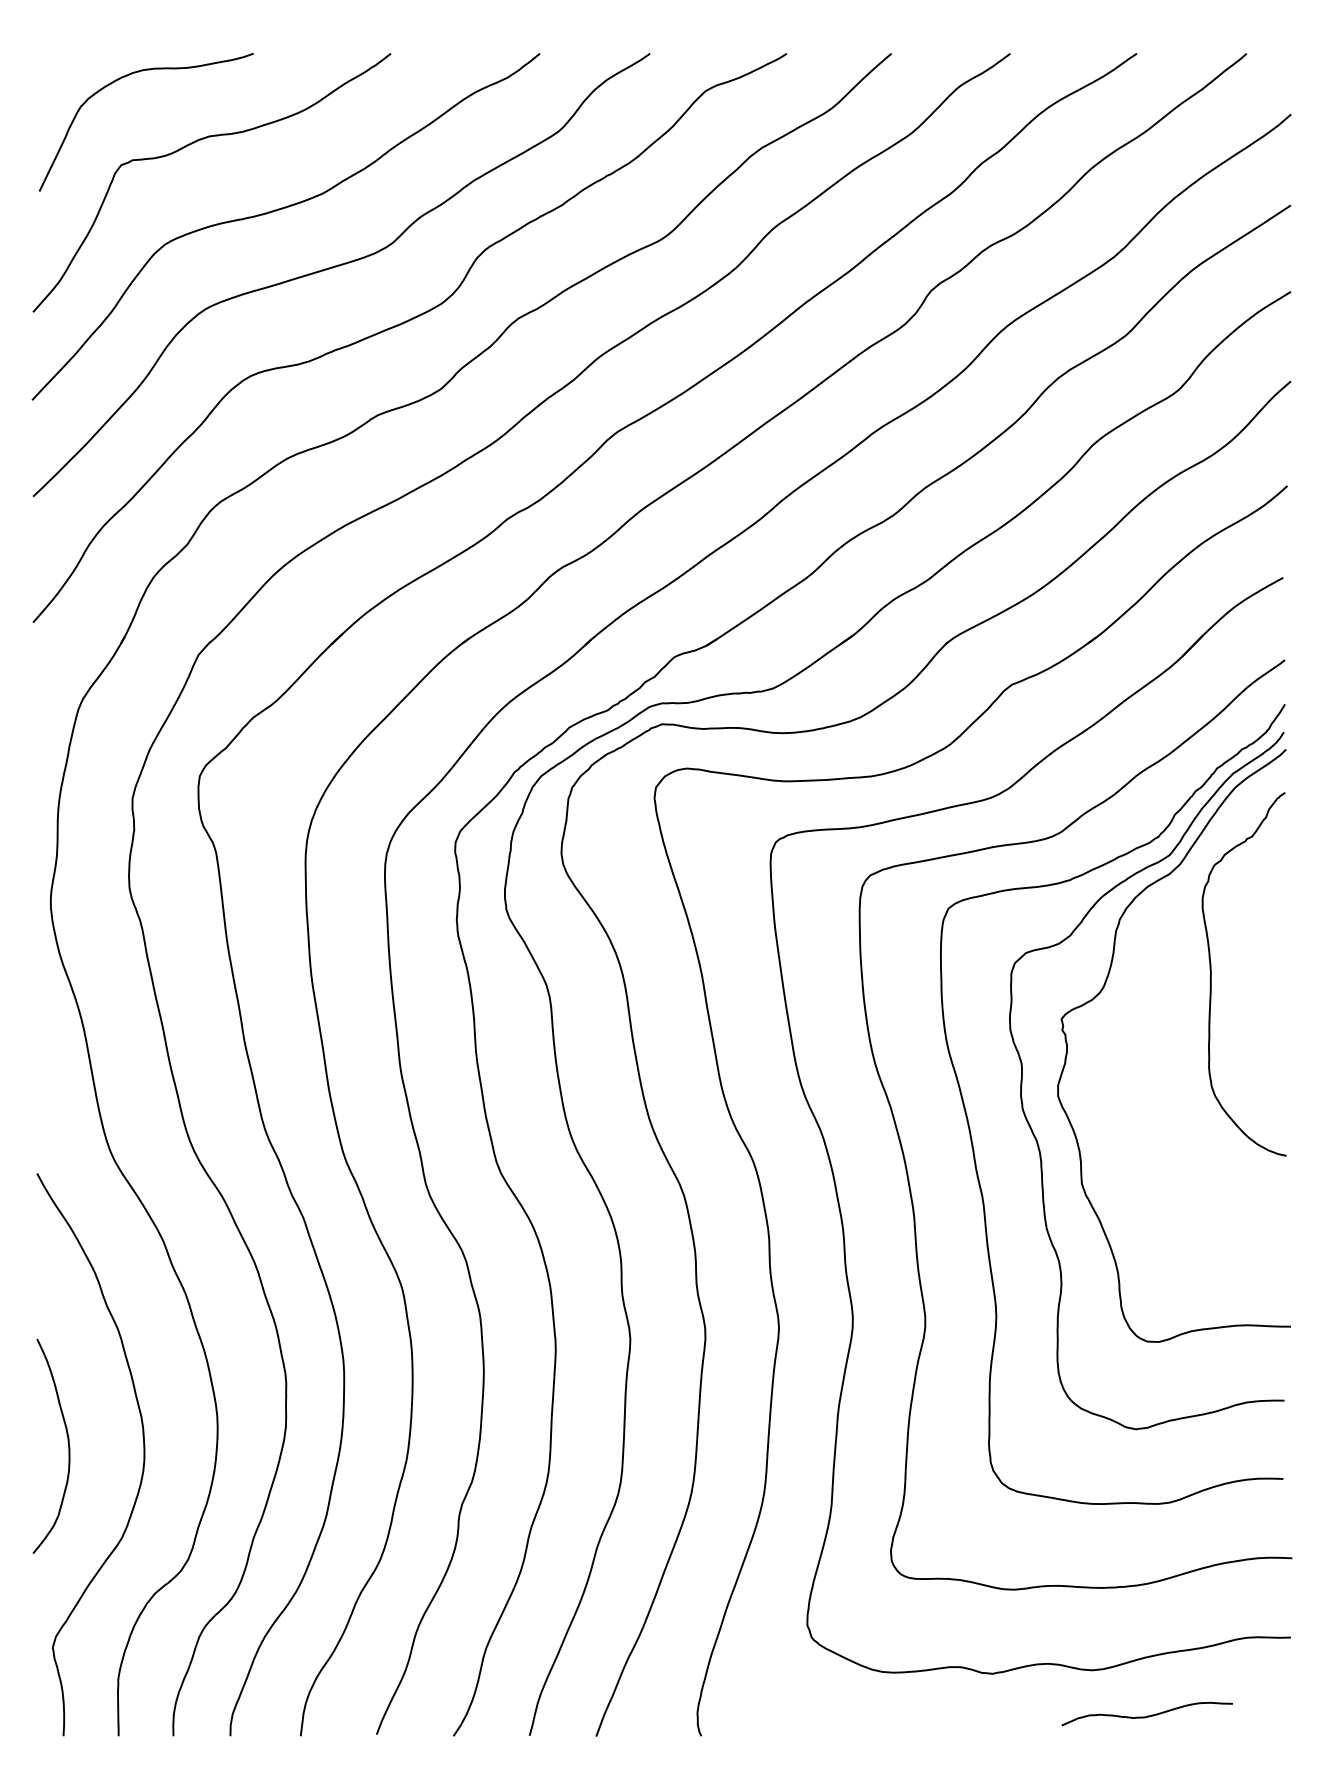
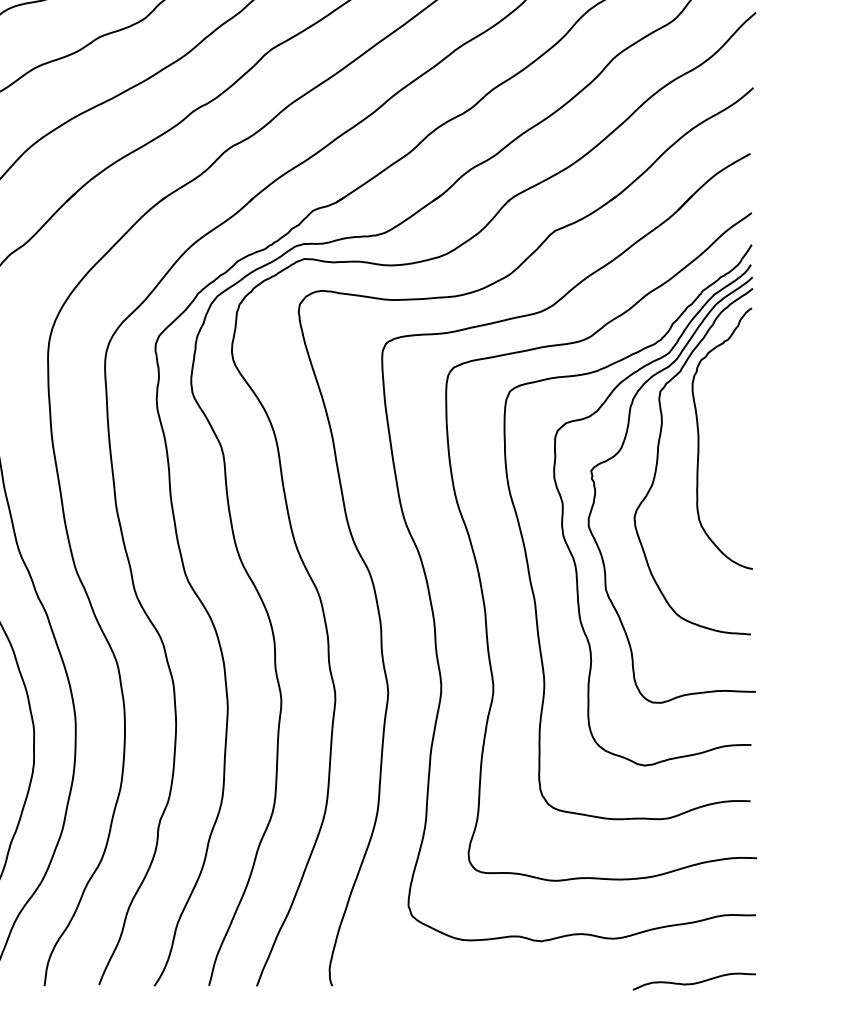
curve: (1154, 1005) -> (658, 461), added
curve: (1147, 1715) -> (694, 982), moved

